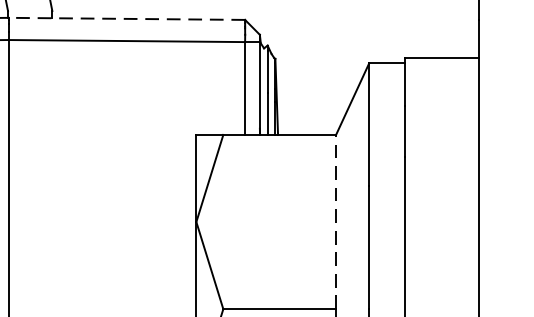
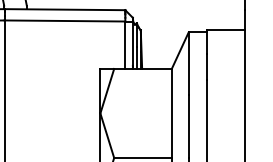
line: (126, 18) -> (64, 9), dashed -> solid
line: (335, 222) -> (171, 113), dashed -> solid

